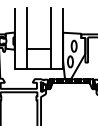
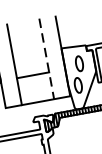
line: (51, 38) -> (47, 58), solid -> dashed

